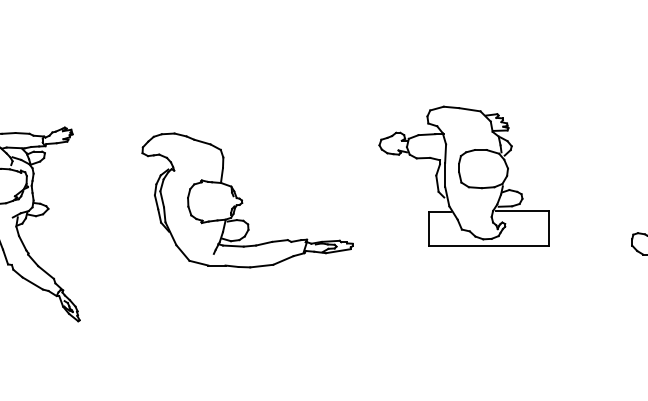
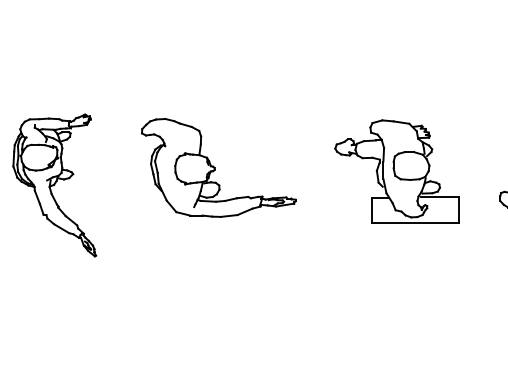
part: (463, 176) -> (396, 171), moved

